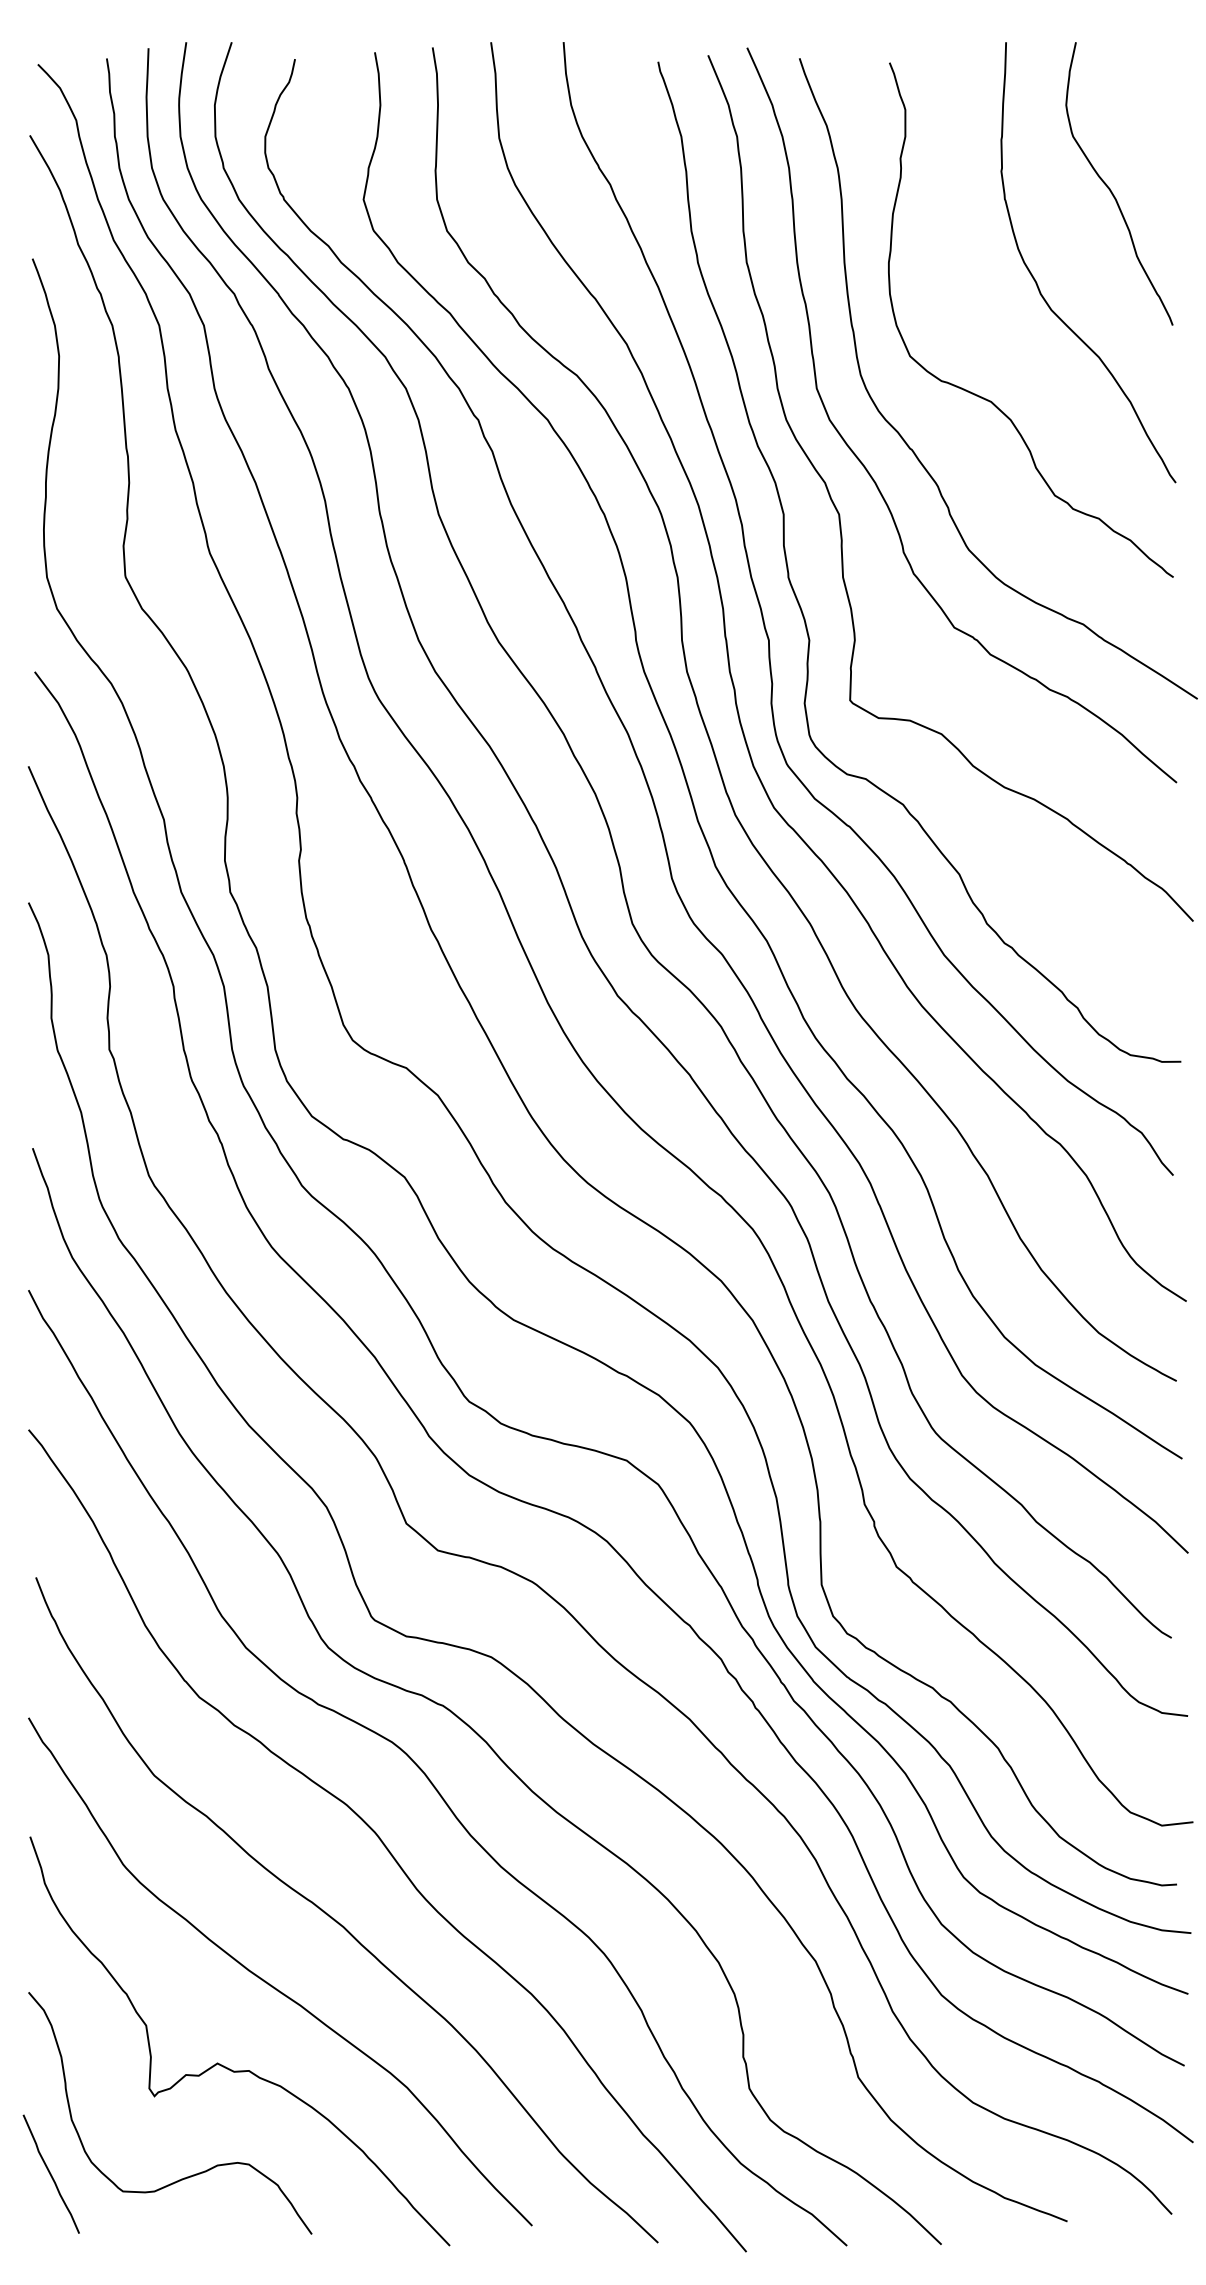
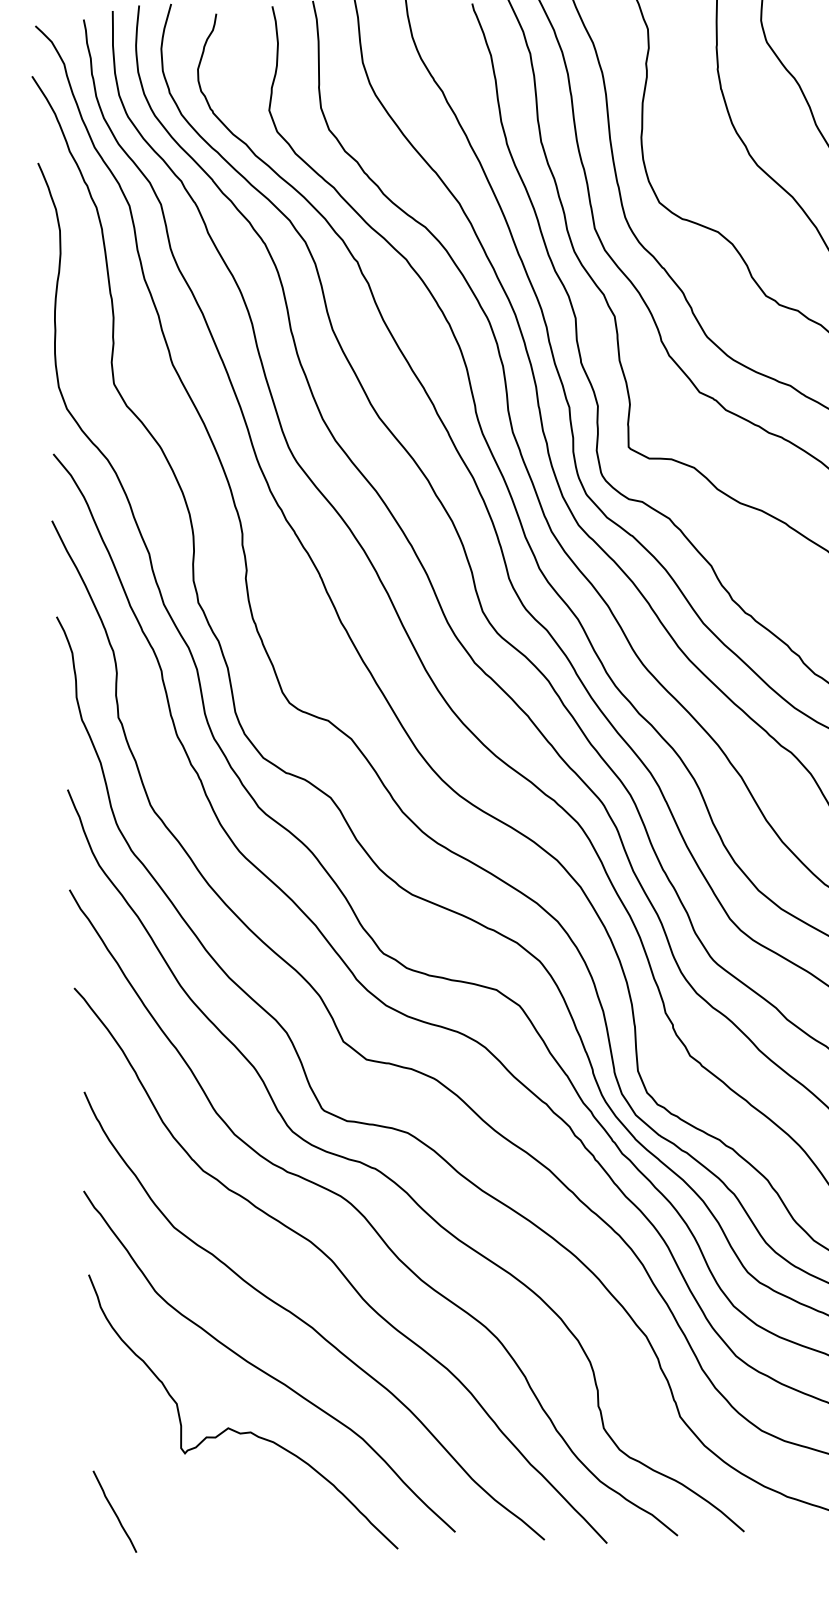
curve: (195, 2173) -> (216, 1506), removed

